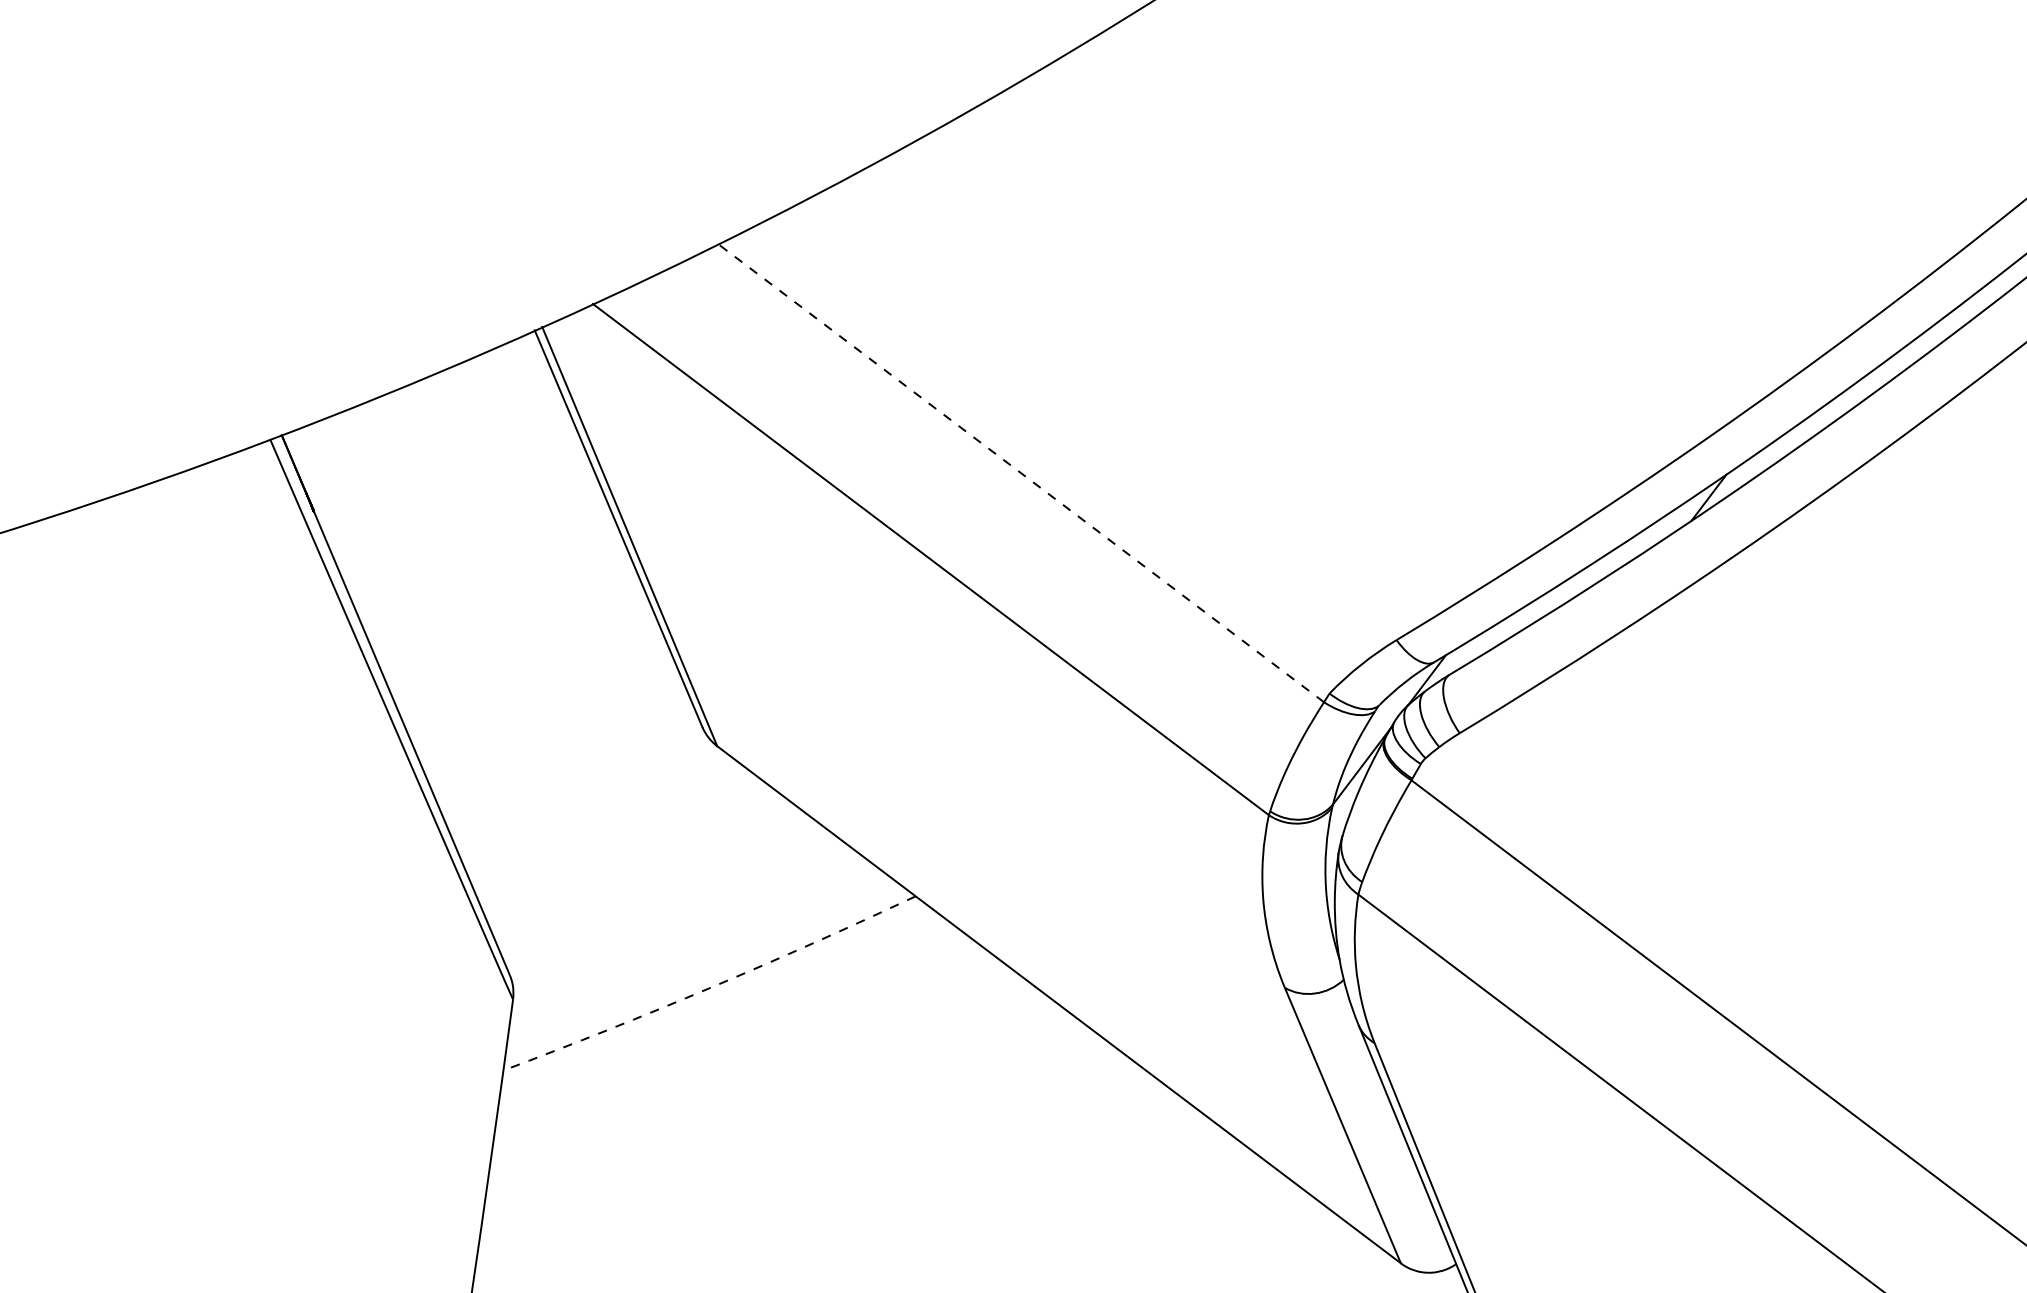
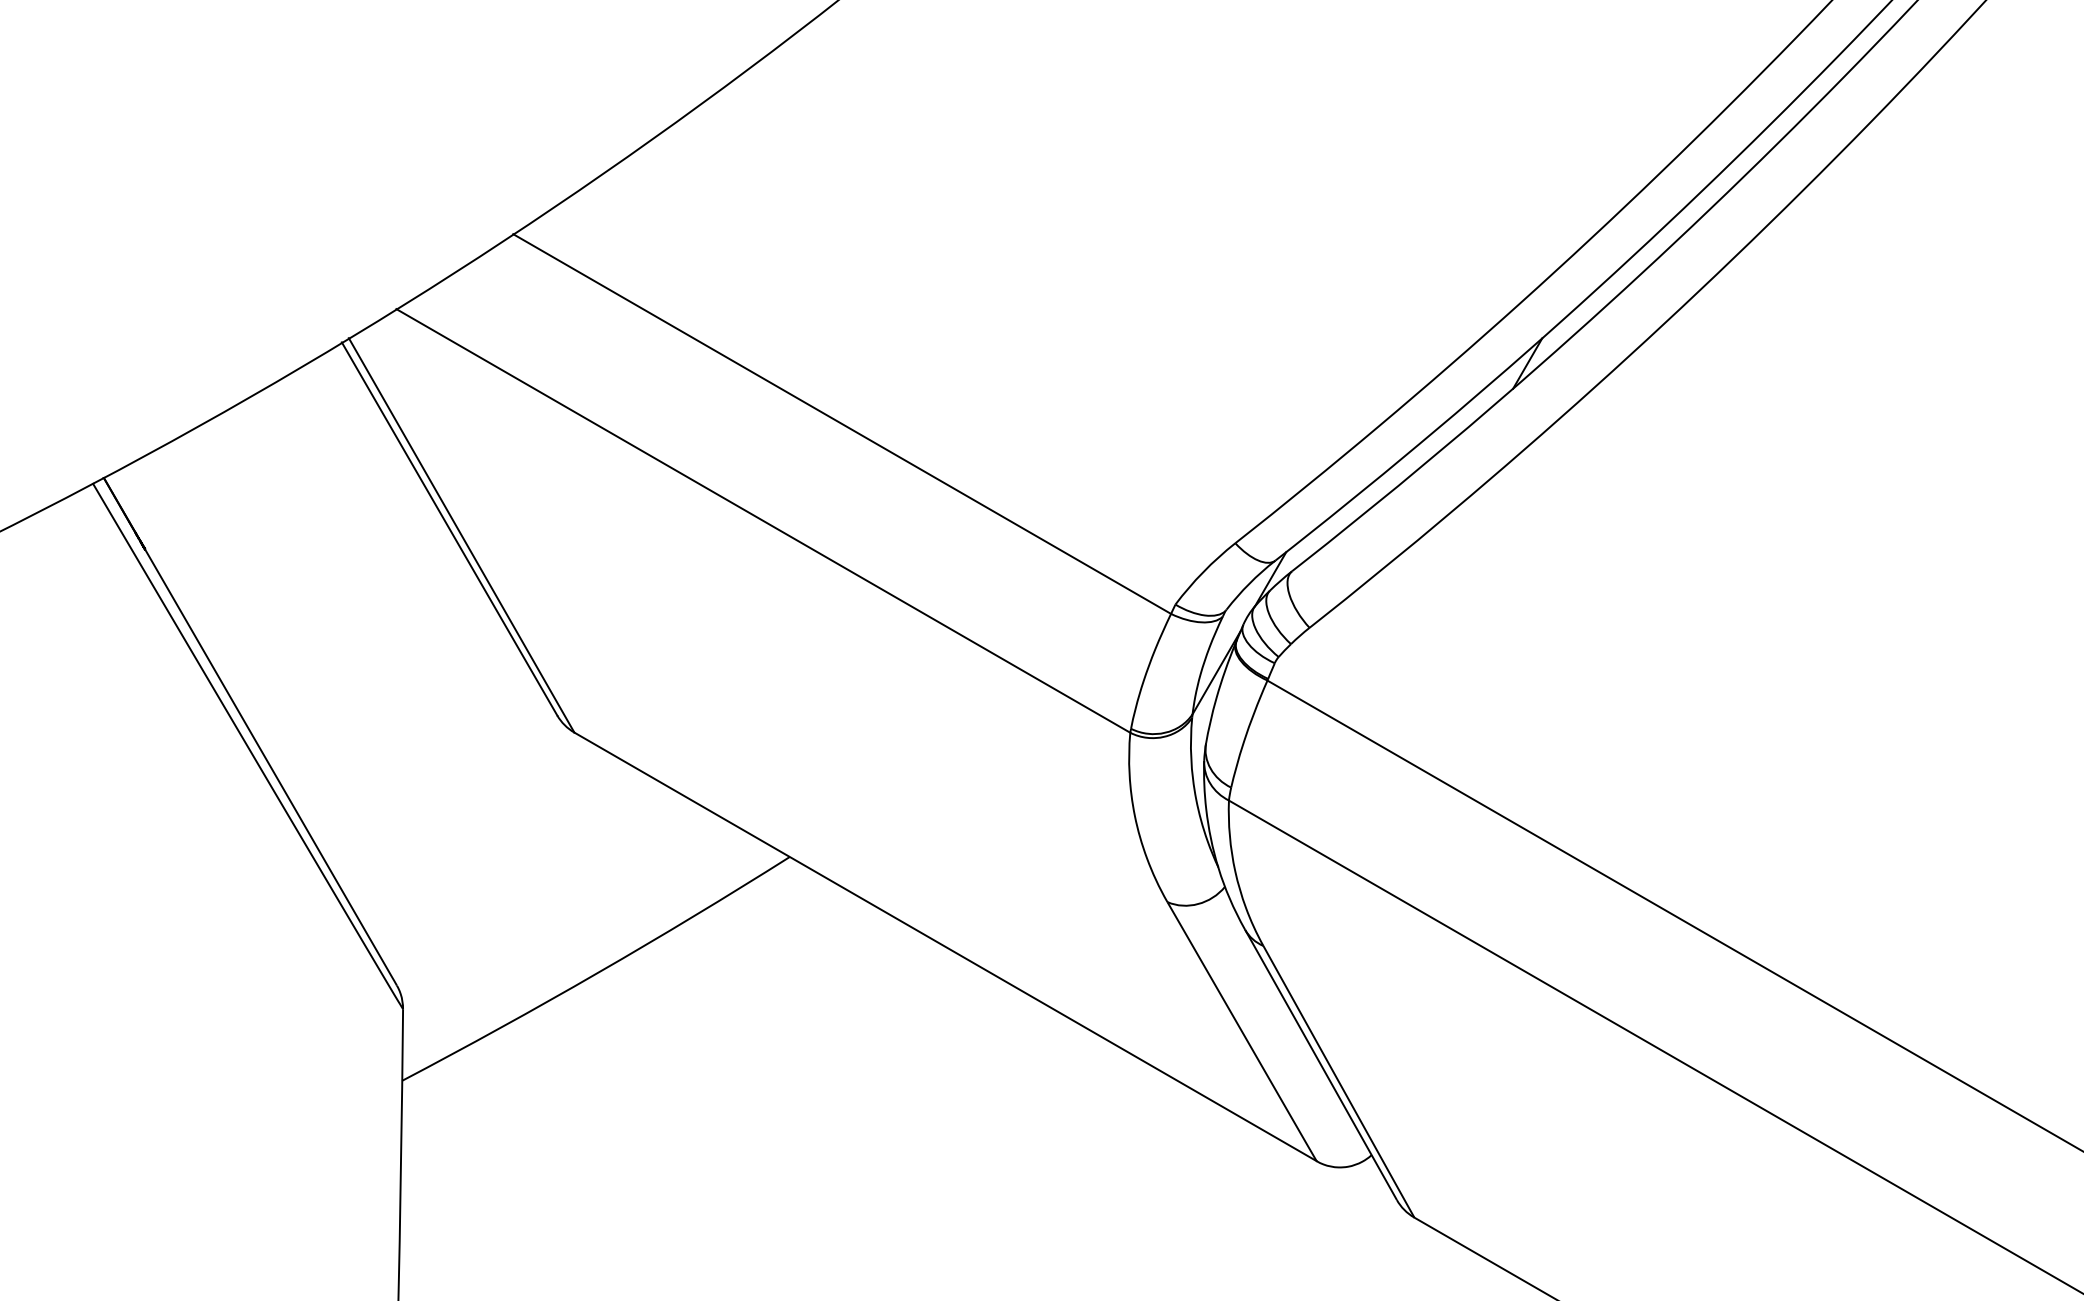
line: (1021, 473) -> (842, 424), dashed -> solid
arc: (711, 987) -> (598, 972), dashed -> solid

